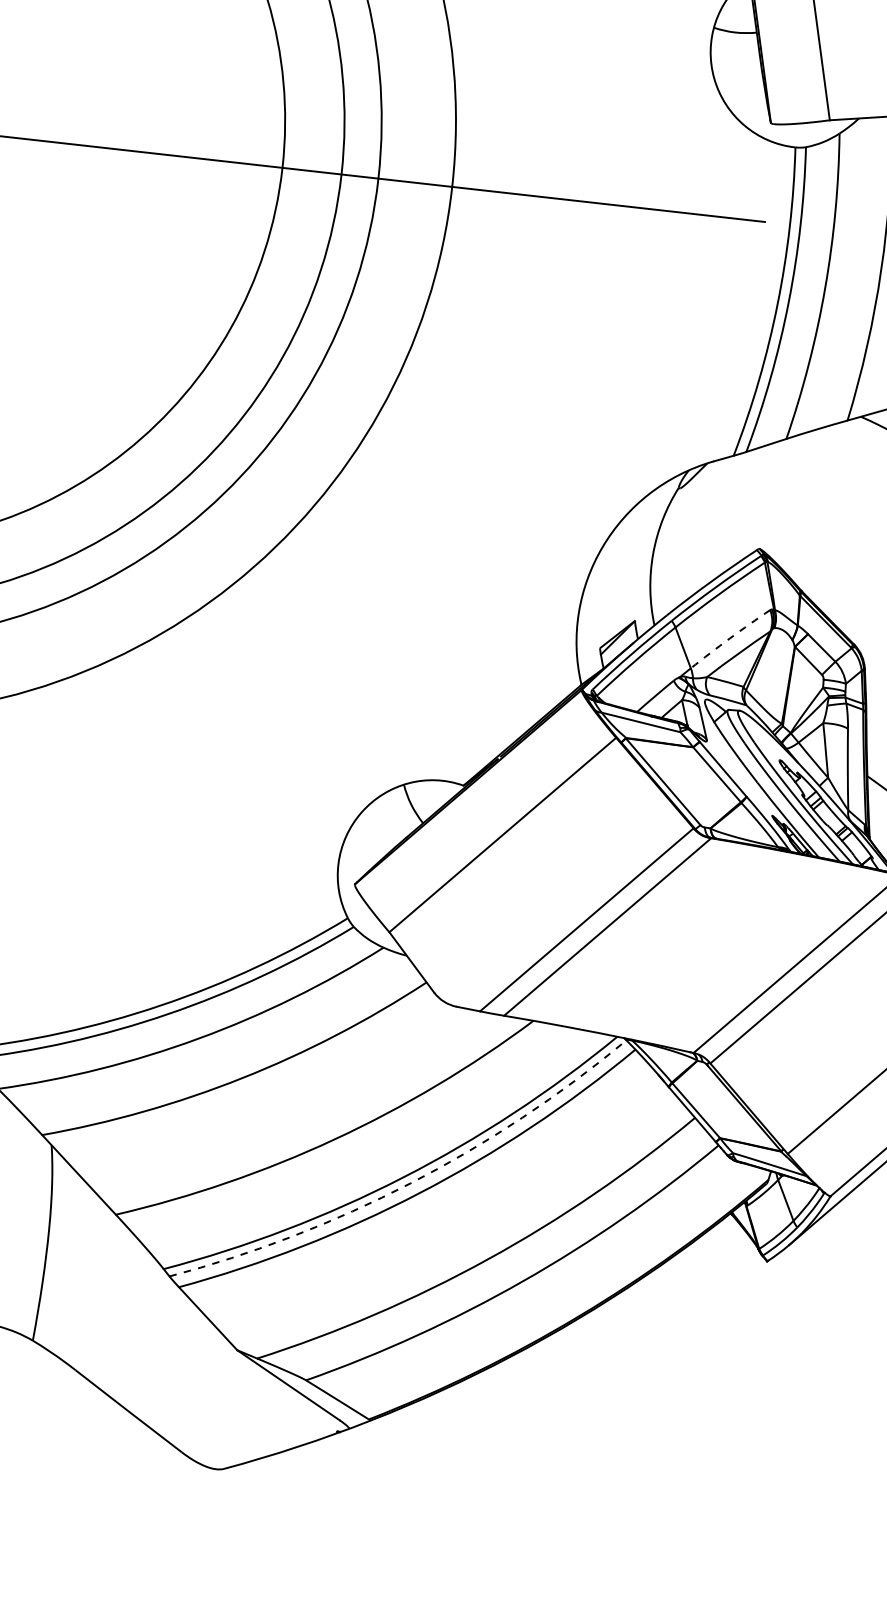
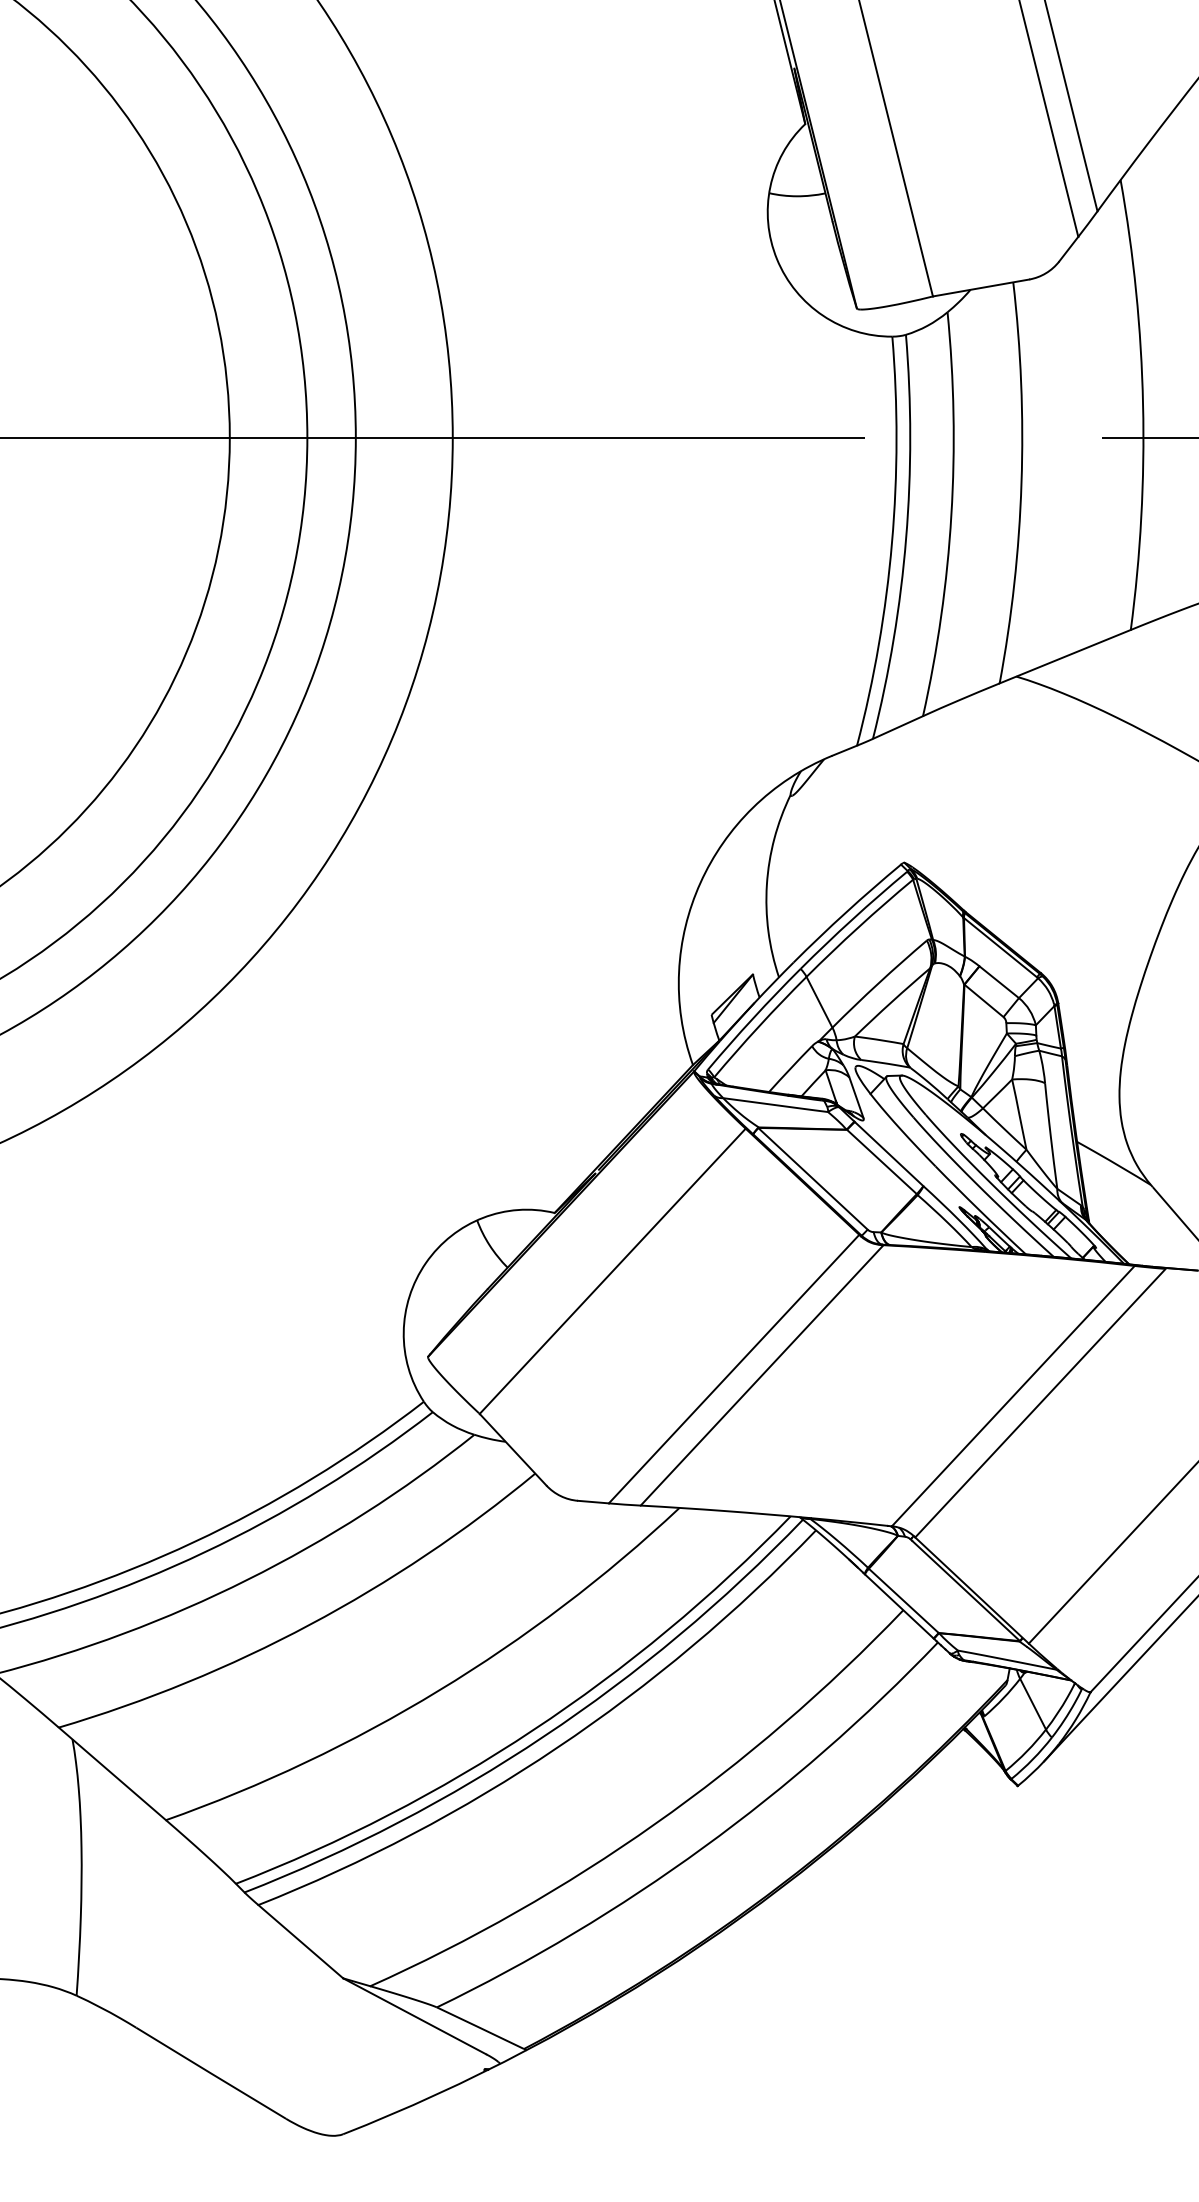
arc: (729, 638) -> (878, 983), dashed -> solid
arc: (411, 1183) -> (544, 1736), dashed -> solid

